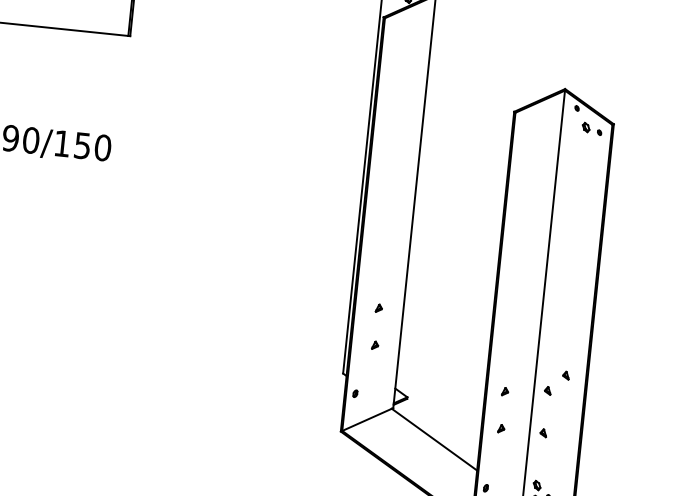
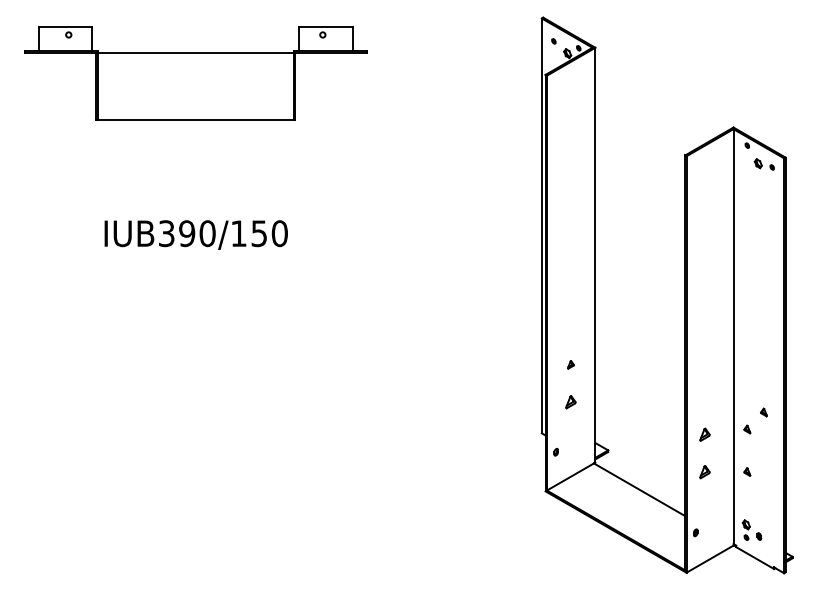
part: (374, 344) -> (570, 401), size x1.6
part: (504, 391) -> (704, 434), size x1.6
part: (500, 428) -> (704, 471), size x1.6

